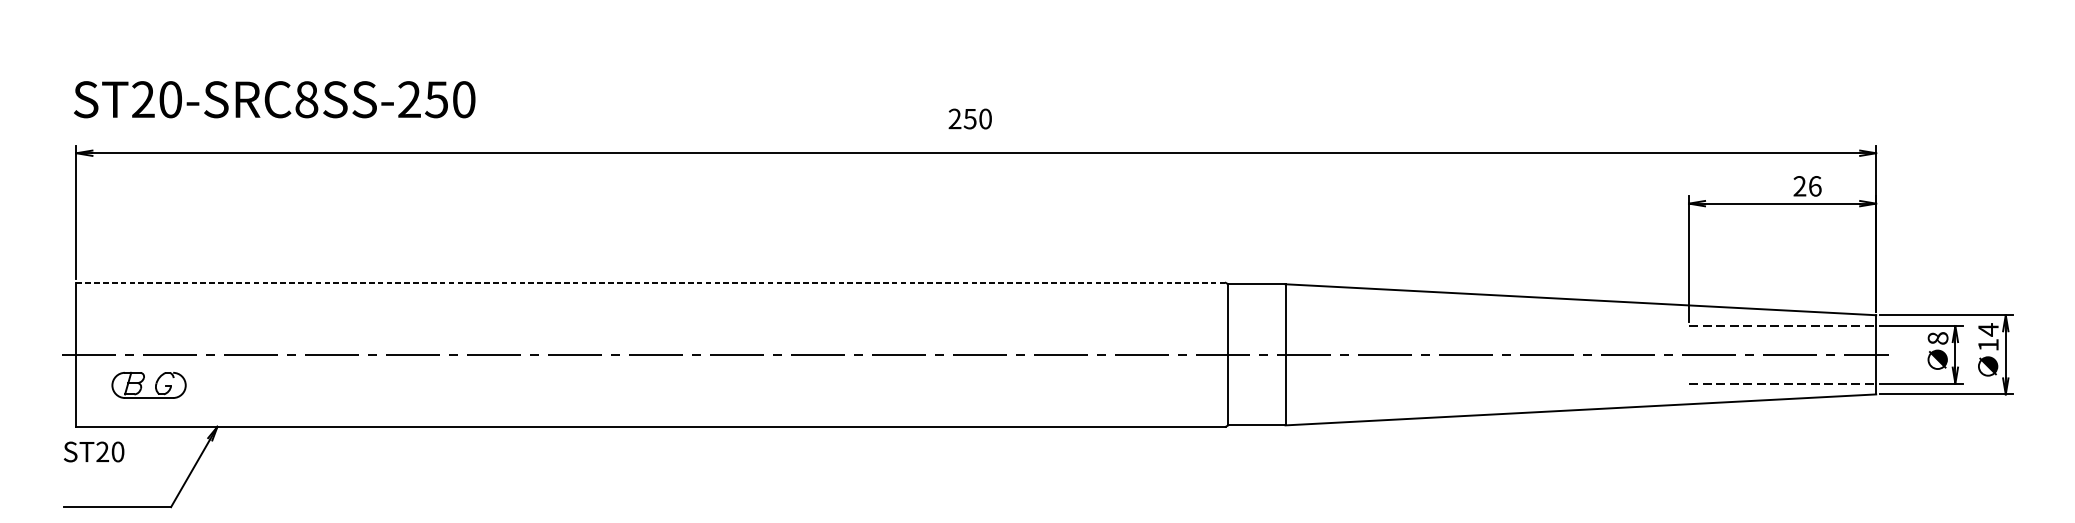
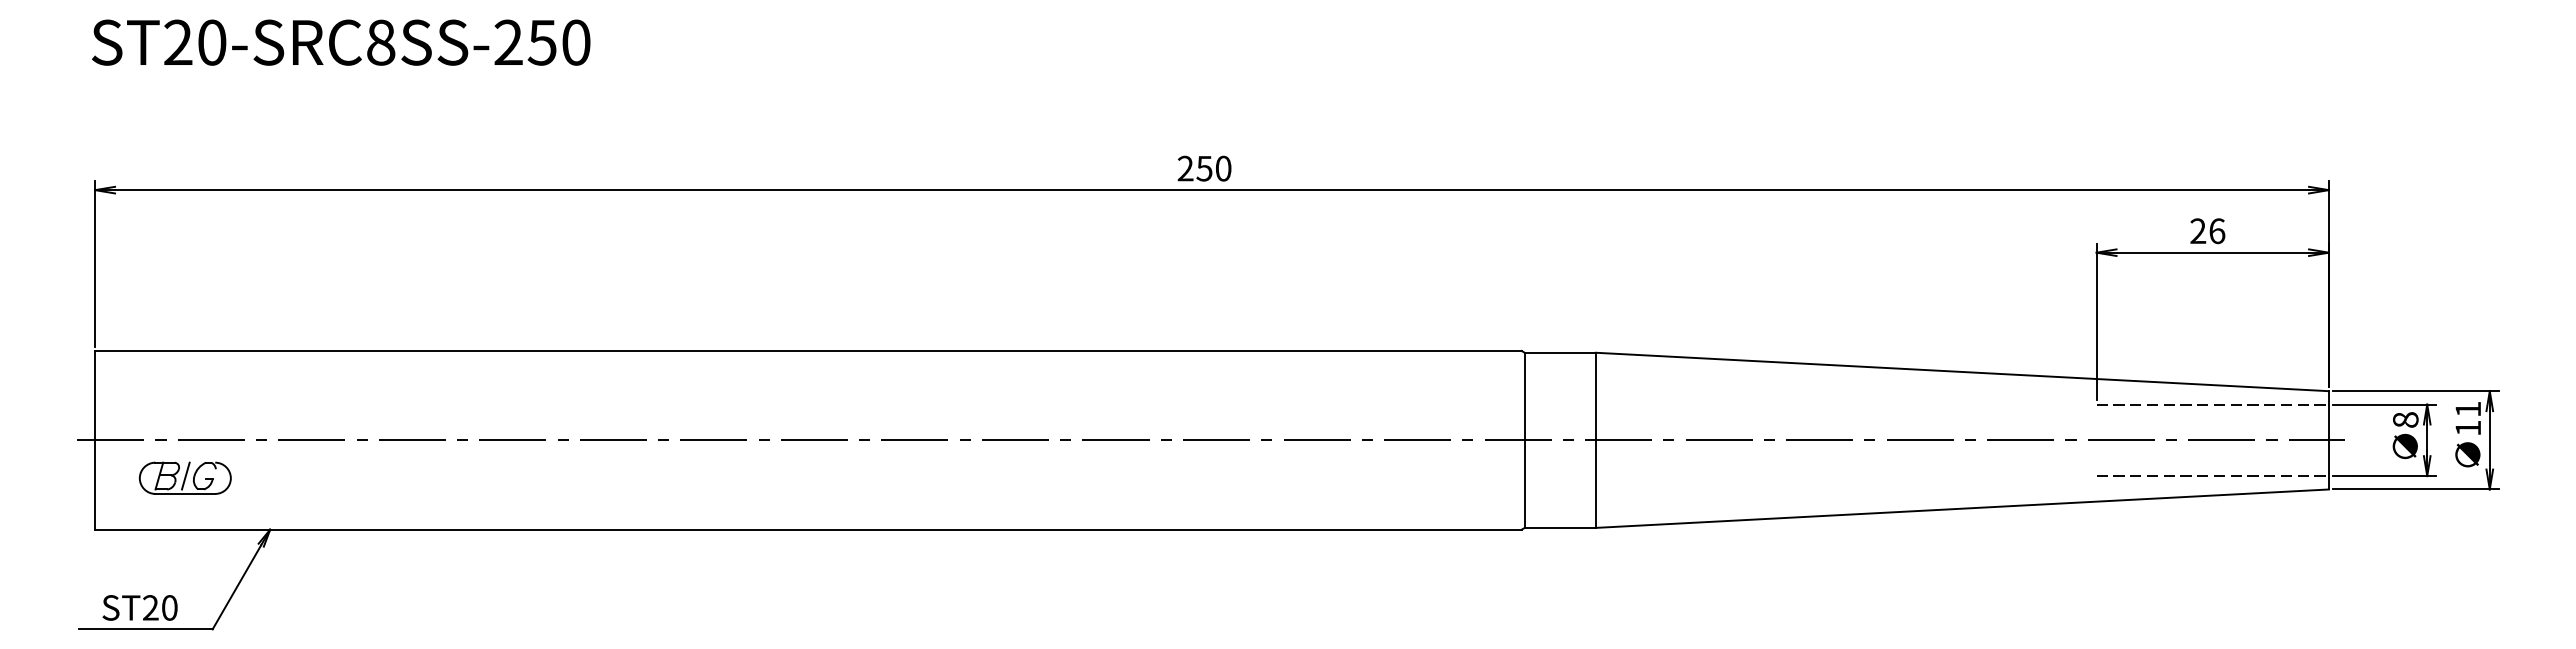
text: (274, 99) -> (341, 42), moved
text: (970, 118) -> (1204, 168), moved
text: (1807, 186) -> (2207, 231), moved
line: (651, 282) -> (808, 350), dashed -> solid
text: (1987, 329) -> (2467, 409), 14 -> 11
line: (149, 383) -> (185, 475), added
text: (93, 451) -> (139, 607), moved

